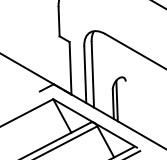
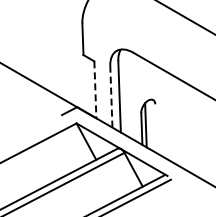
line: (70, 68) -> (95, 90), solid -> dashed
line: (85, 74) -> (111, 96), solid -> dashed

